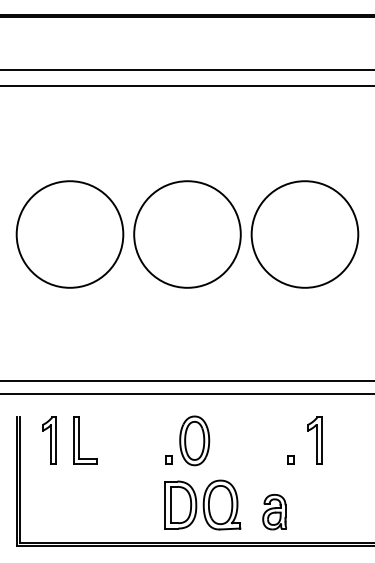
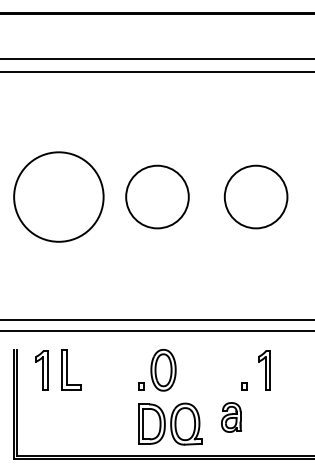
circle: (187, 234) -> (157, 197), size x0.7
circle: (304, 234) -> (255, 197), size x0.7
part: (274, 512) -> (231, 417), moved

